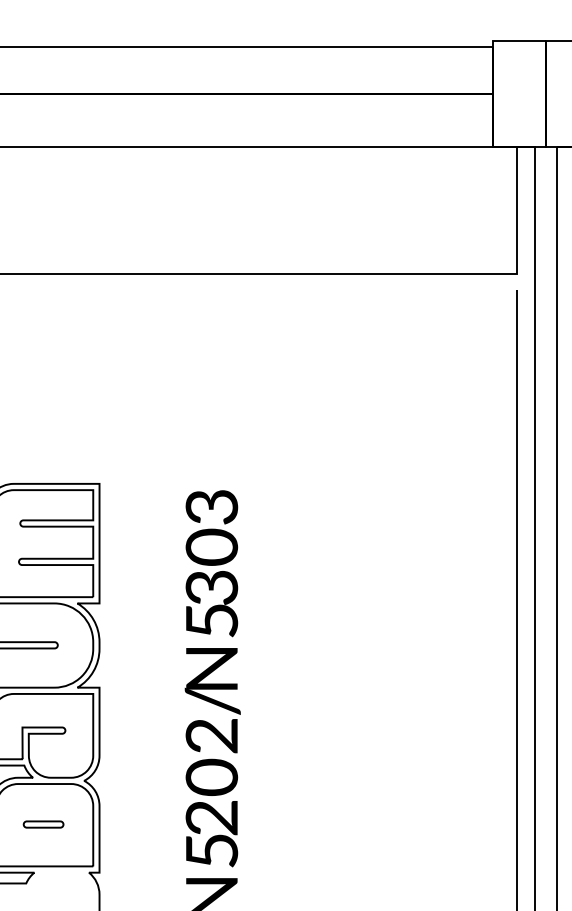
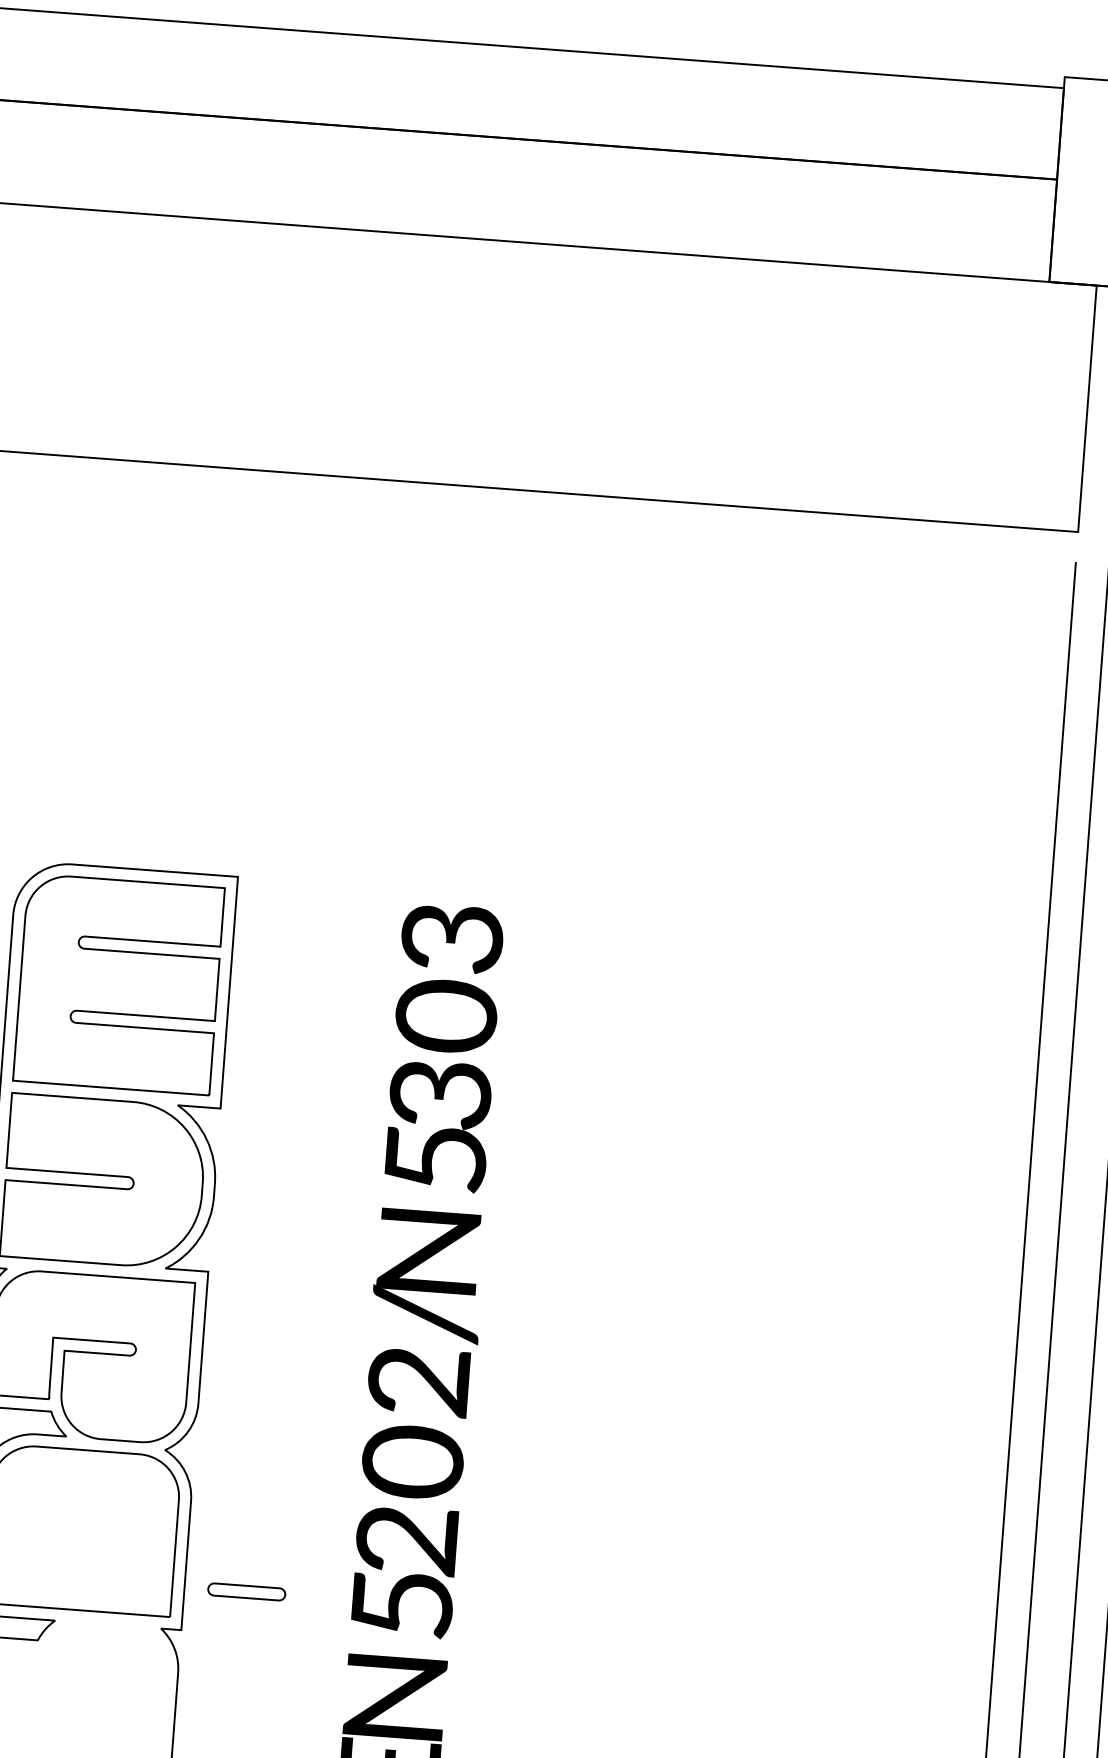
part: (43, 824) -> (246, 1591), moved

